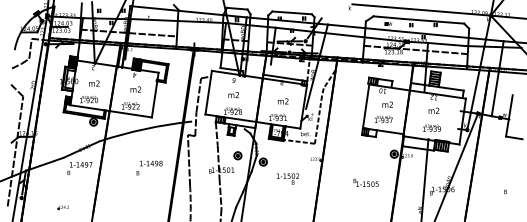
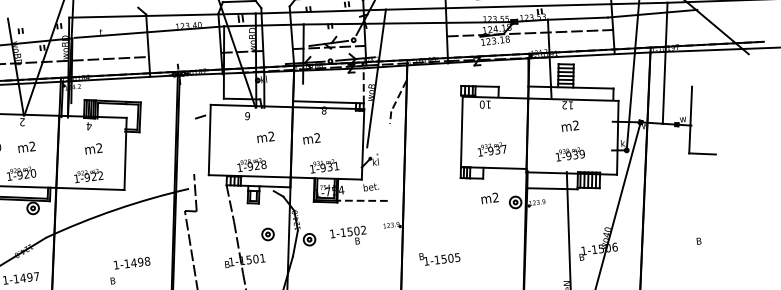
line: (198, 95) -> (194, 146), removed
text: (233, 95) -> (265, 137), moved
text: (283, 101) -> (312, 138), moved
text: (387, 104) -> (489, 197), moved
line: (318, 119) -> (388, 161), removed
text: (288, 178) -> (349, 235), moved
text: (365, 182) -> (438, 257), moved

